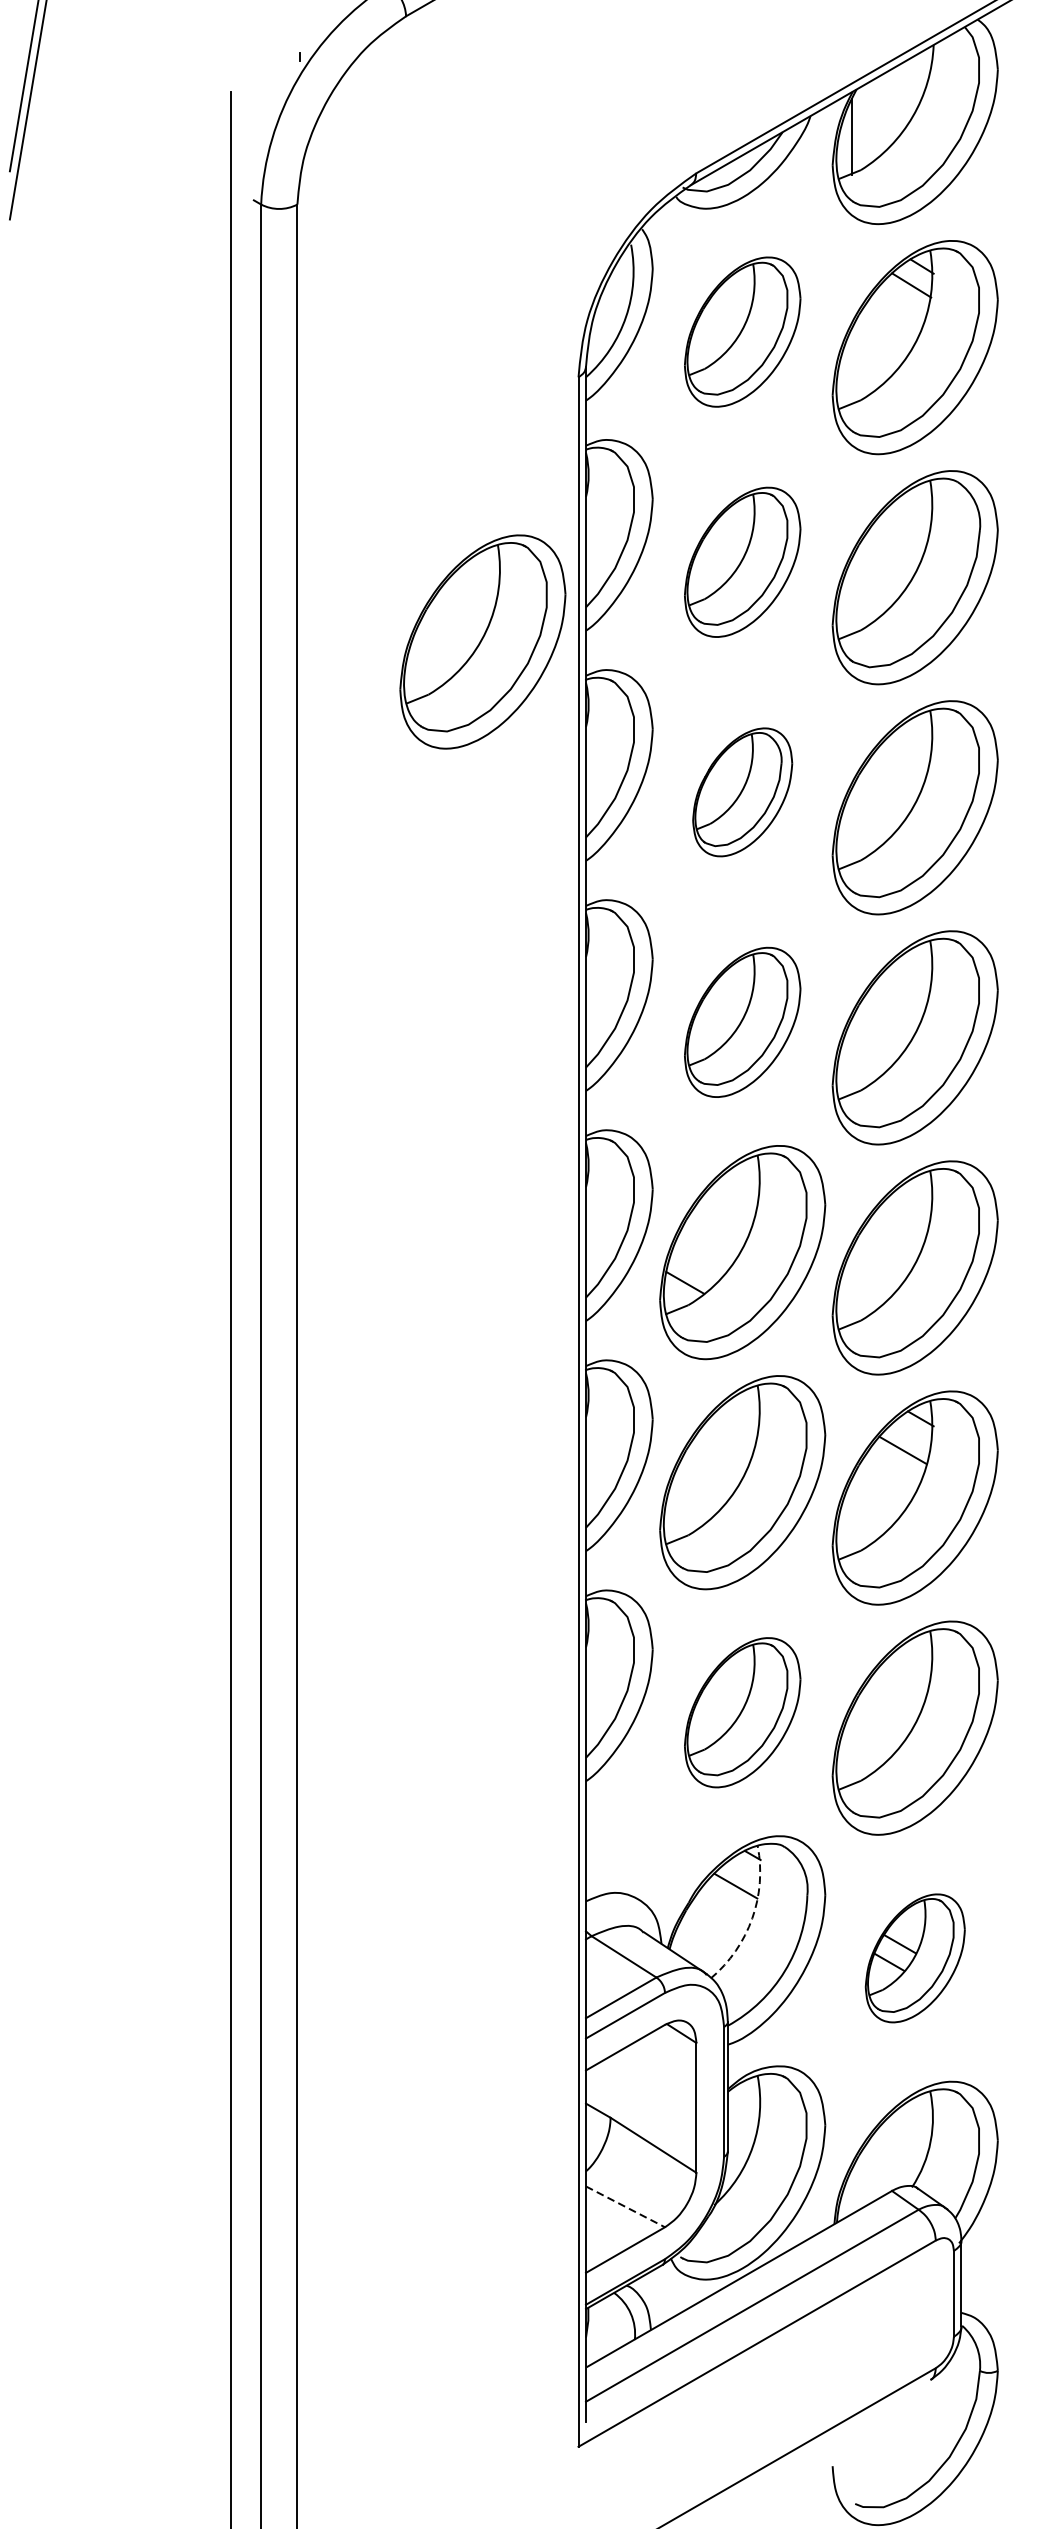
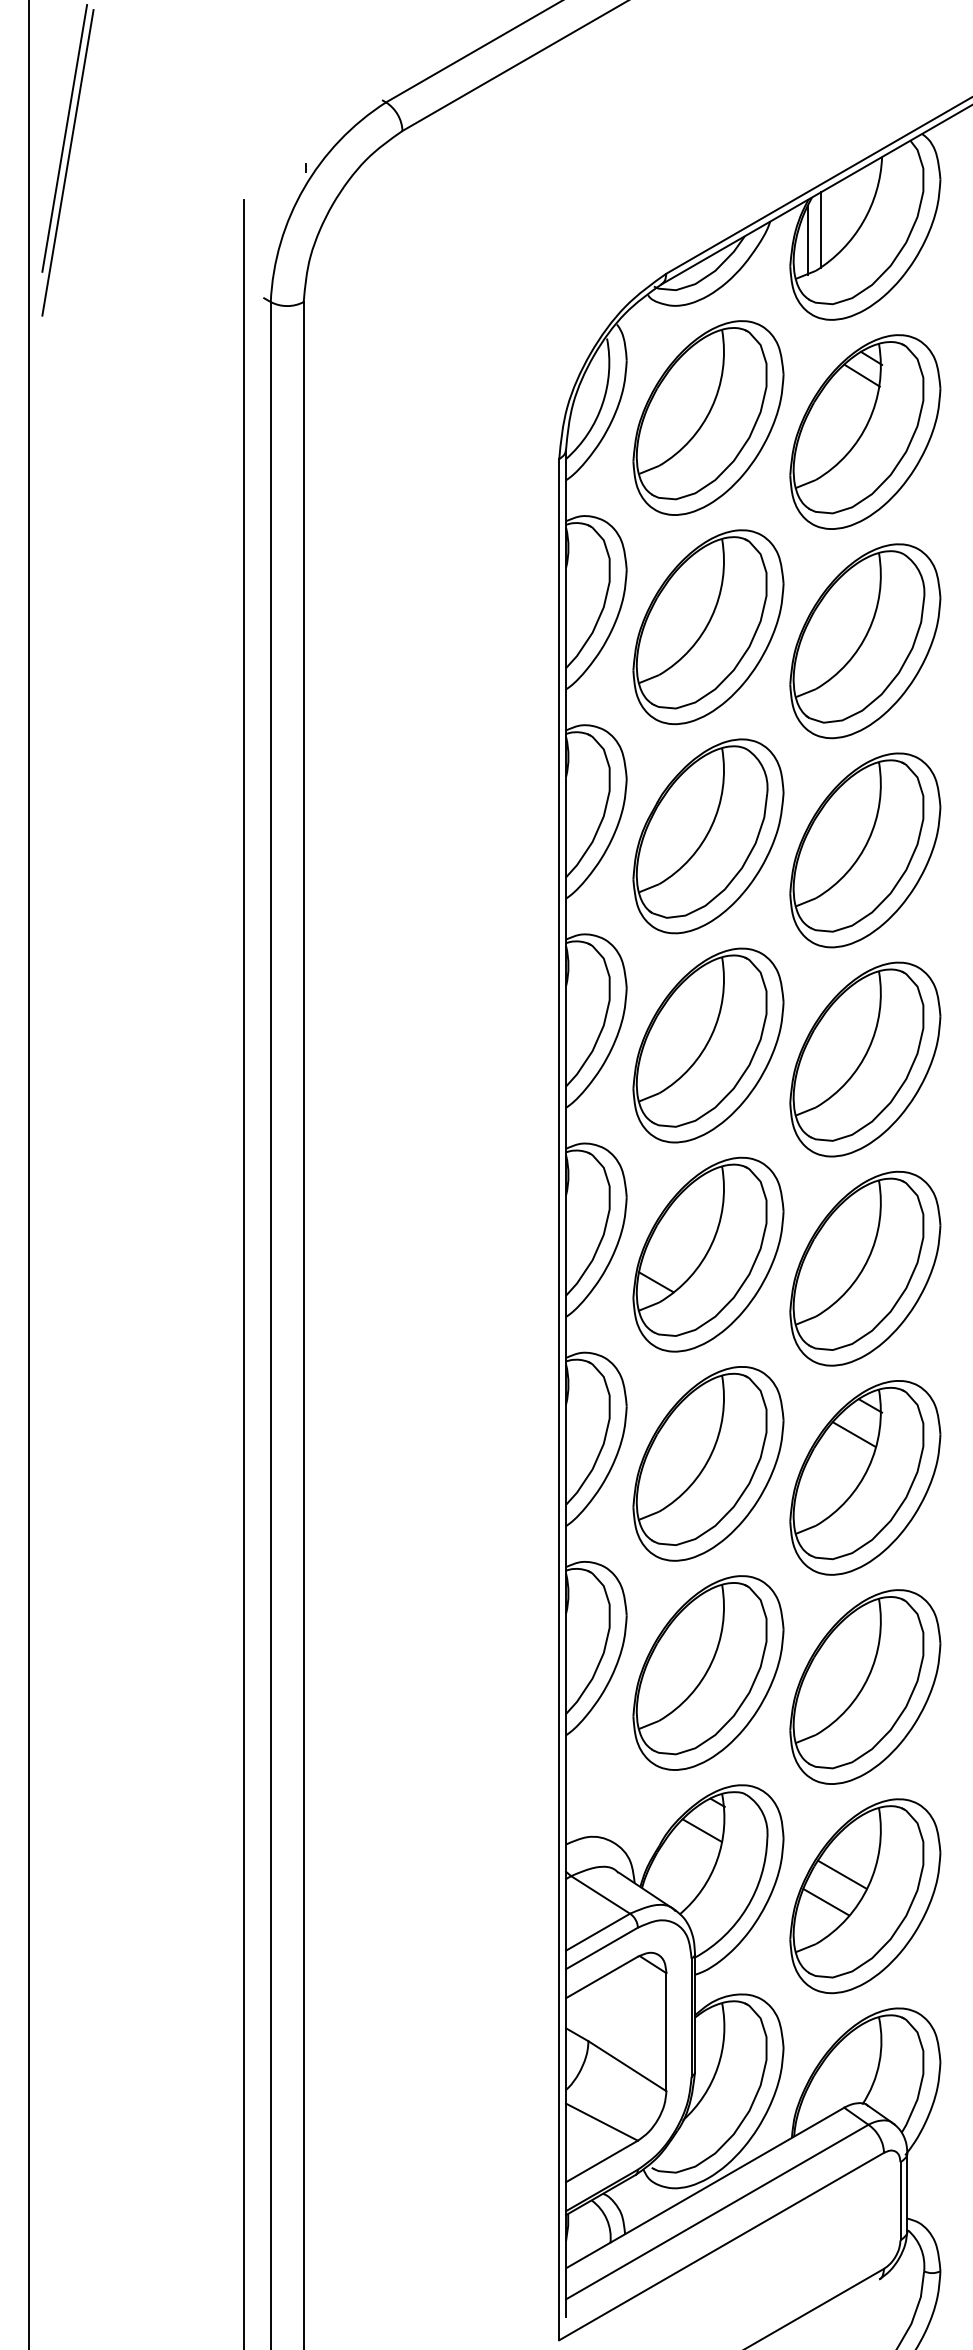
line: (867, 124) -> (821, 229), added
part: (742, 331) -> (708, 417), size x1.43
part: (742, 562) -> (708, 627), size x1.43
part: (483, 641) -> (472, 699), removed
part: (742, 792) -> (708, 836), size x1.67
part: (742, 1022) -> (708, 1045), size x1.43
part: (742, 1712) -> (708, 1672), size x1.43
arc: (752, 1918) -> (717, 1860), dashed -> solid
part: (915, 1958) -> (865, 1896), size x1.67
line: (626, 2207) -> (602, 2122), dashed -> solid

